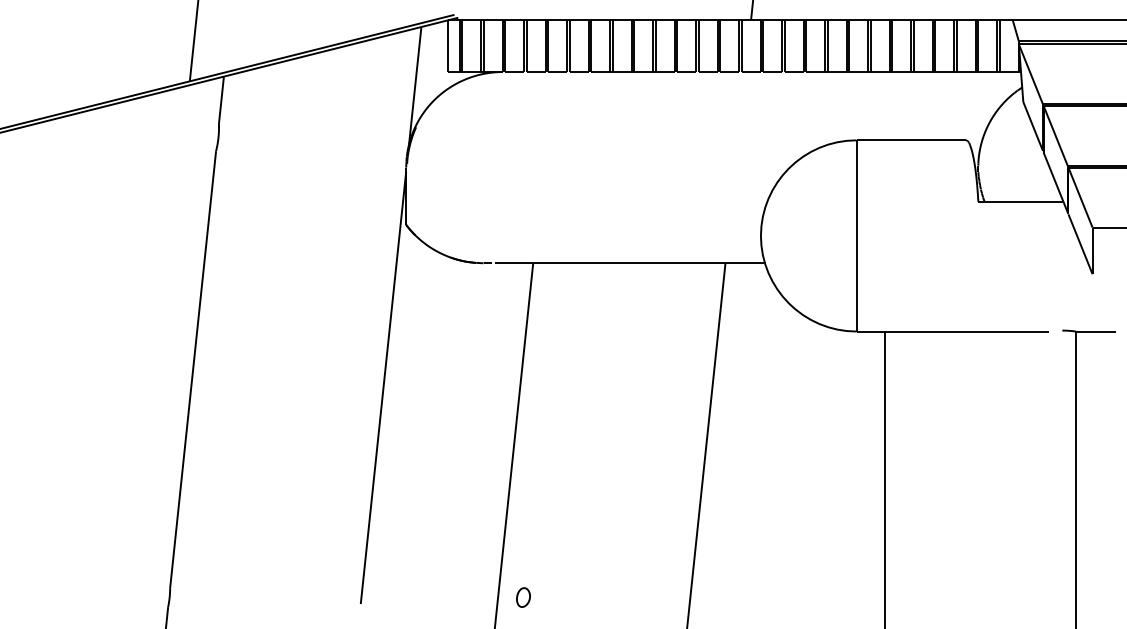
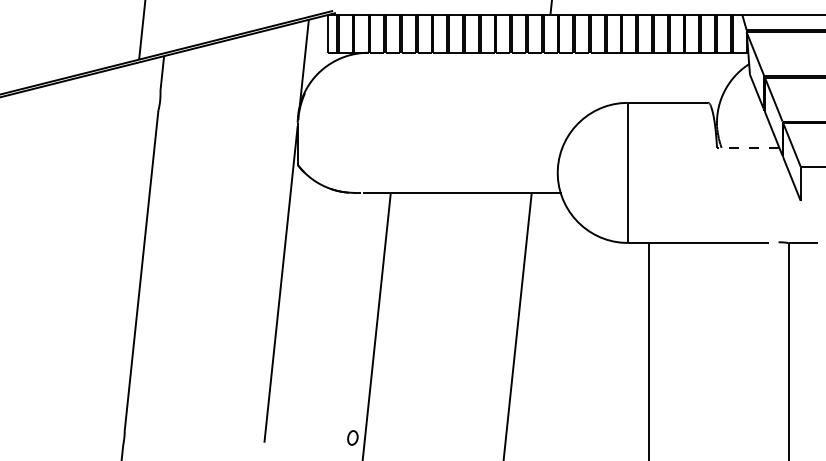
line: (1020, 201) -> (747, 147), solid -> dashed
part: (523, 597) -> (352, 437), moved

